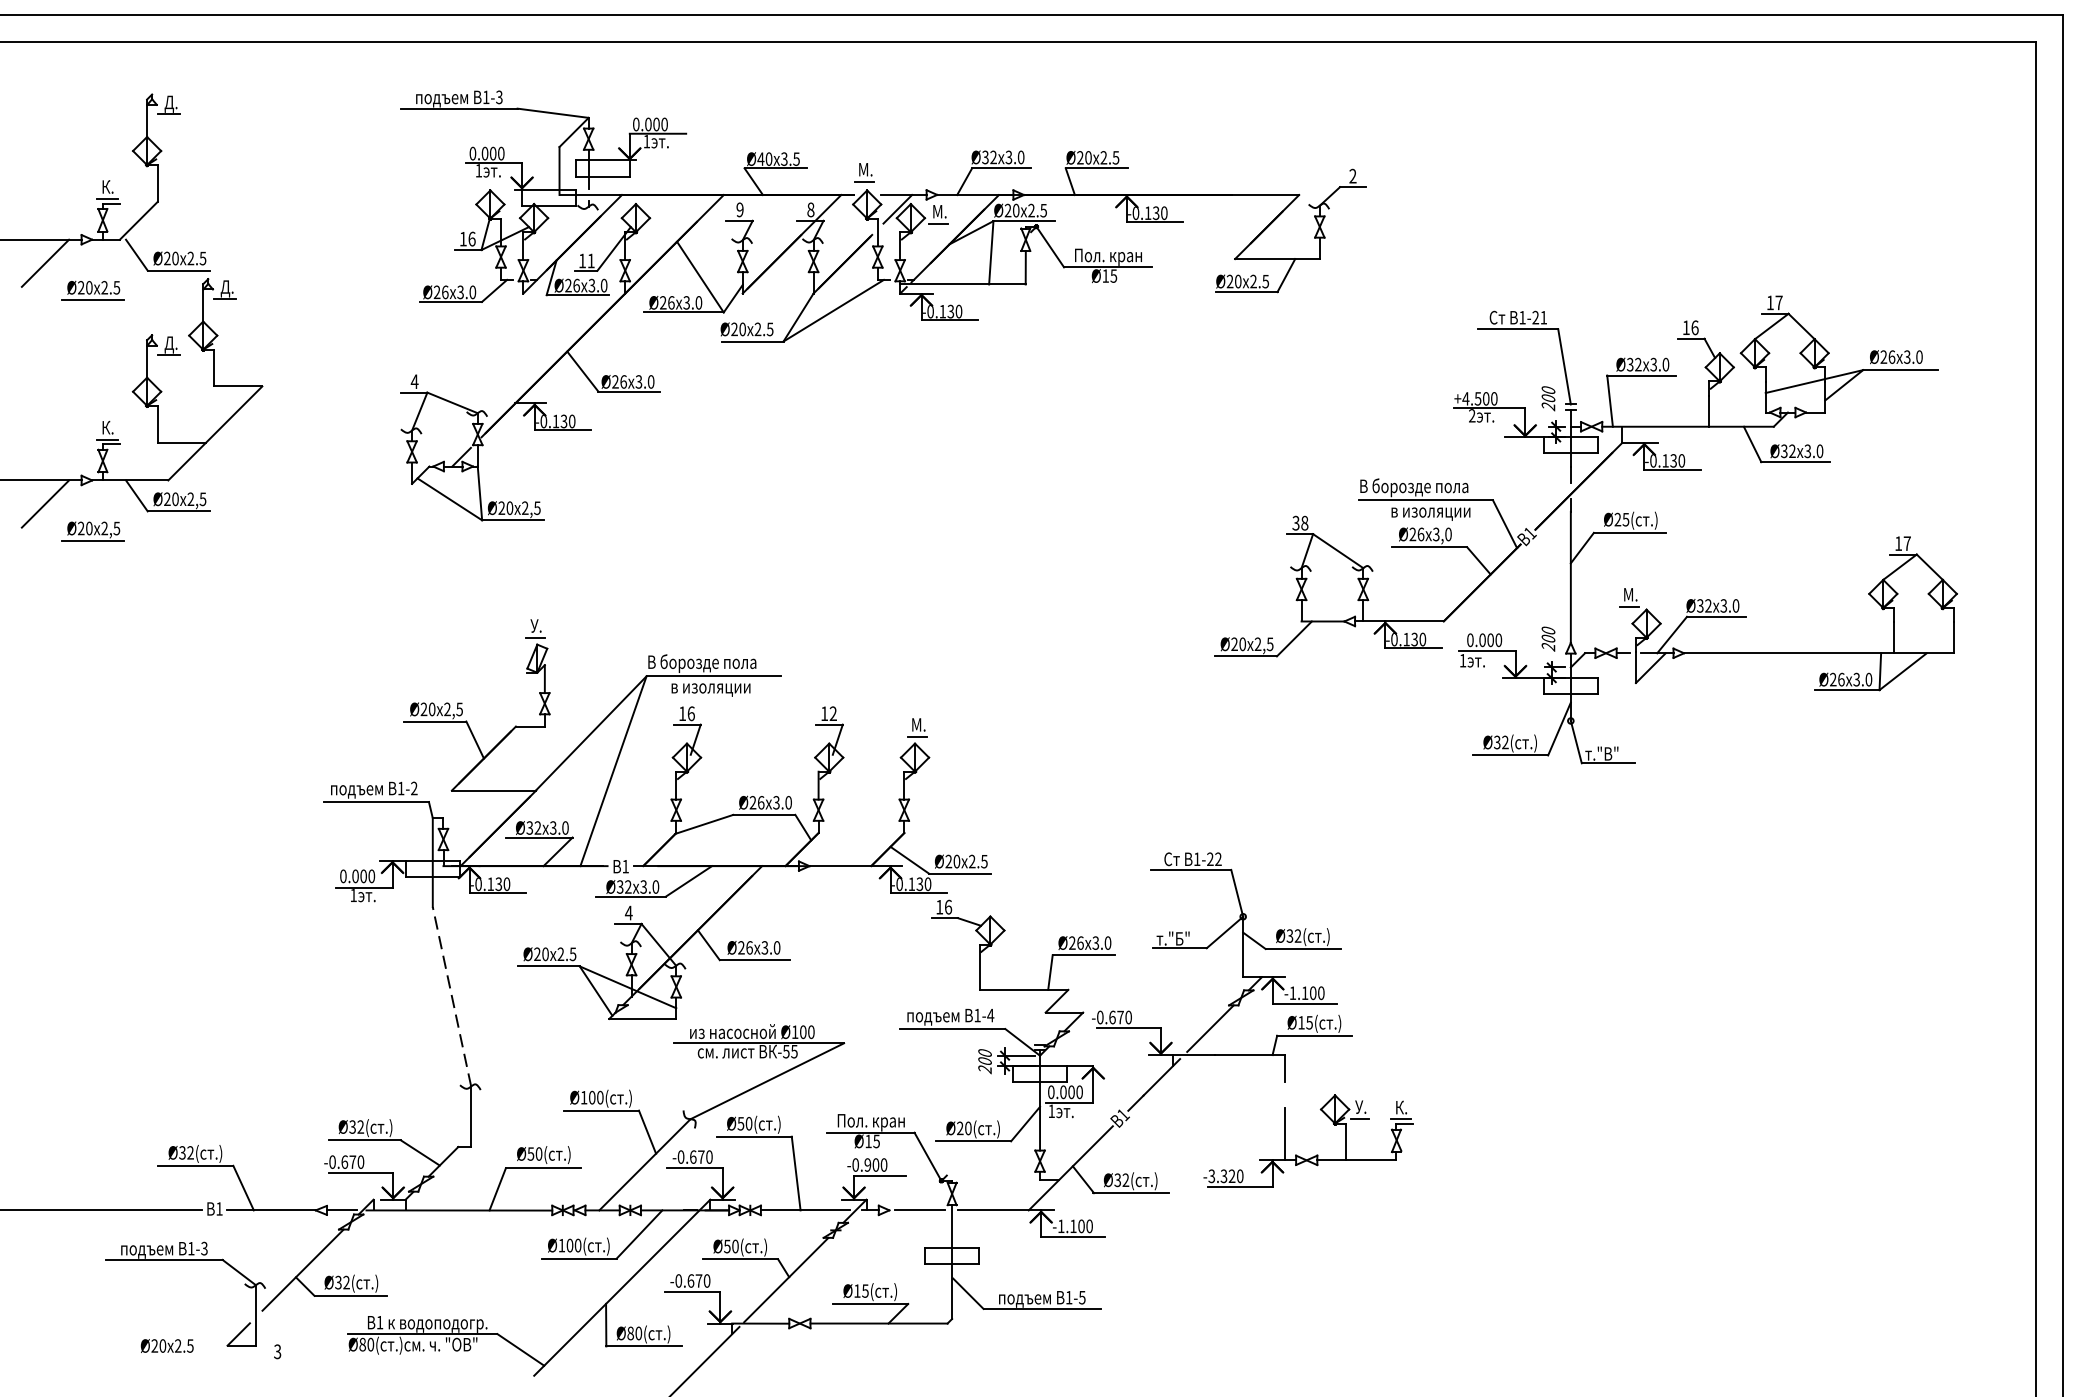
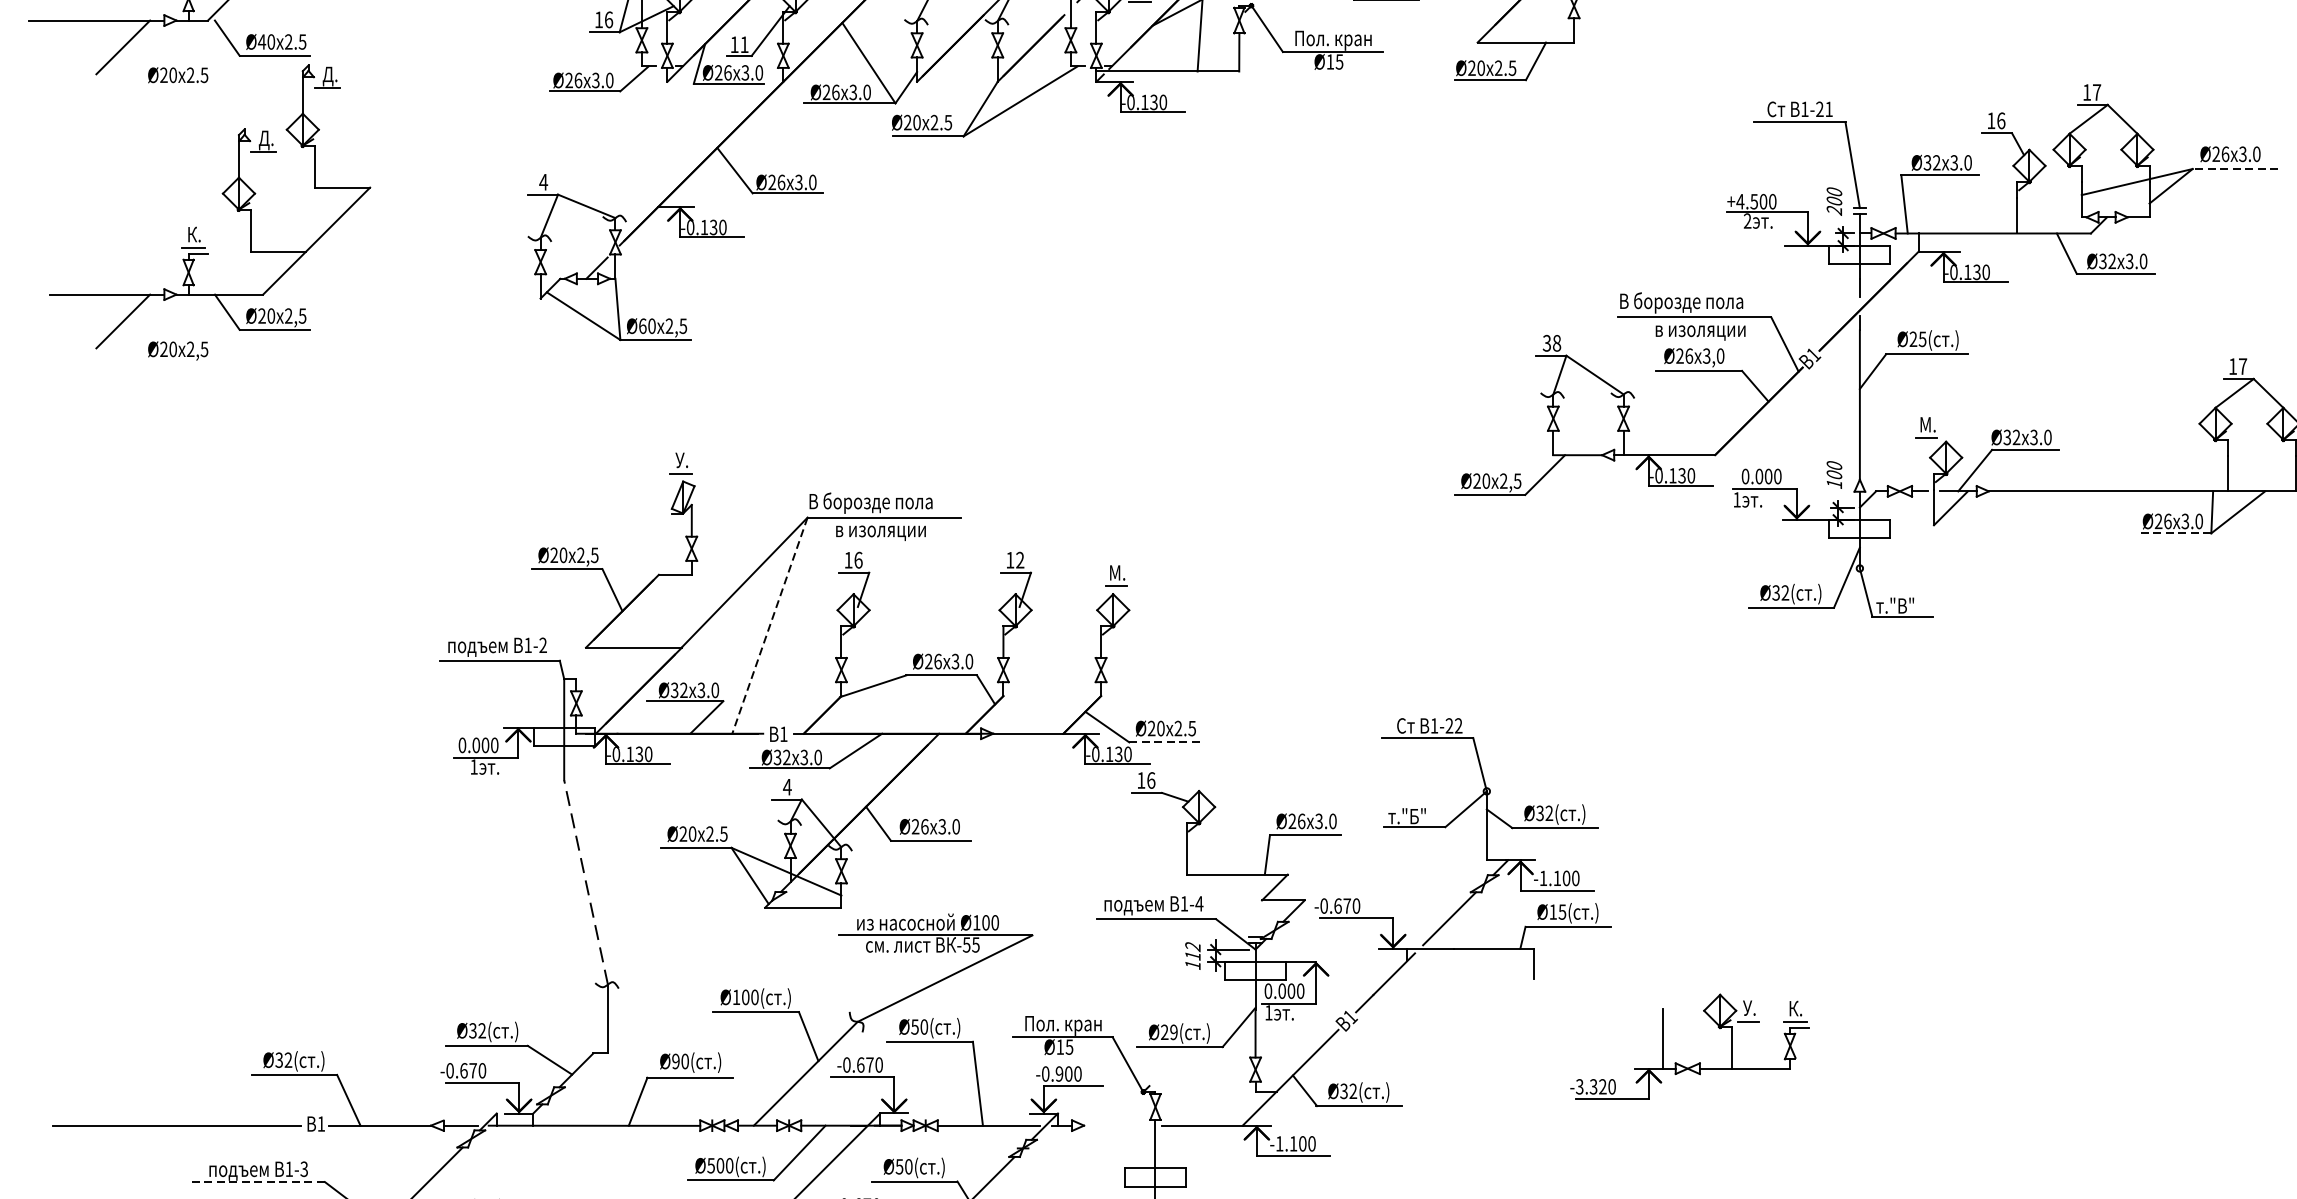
text: (166, 258) -> (261, 41), Ø20 -> Ø40
line: (92, 299) -> (176, 88), removed
line: (1900, 370) -> (2235, 169), solid -> dashed
text: (501, 508) -> (642, 326), Ø20 -> Ø60
line: (92, 540) -> (176, 362), removed
text: (1548, 647) -> (1834, 484), 200 -> 100
line: (1846, 690) -> (2173, 533), solid -> dashed
line: (613, 771) -> (769, 625), solid -> dashed
line: (960, 873) -> (1165, 742), solid -> dashed
text: (984, 1061) -> (1192, 956), 200 -> 112
text: (968, 1128) -> (1174, 1032), Ø20( -> Ø29(
text: (530, 1153) -> (675, 1060), Ø50( -> Ø90(
part: (1316, 1154) -> (1698, 1062), moved
line: (919, 1210) -> (1118, 1125), removed
text: (561, 1245) -> (710, 1165), Ø100( -> Ø500(
line: (163, 1259) -> (257, 1181), solid -> dashed

